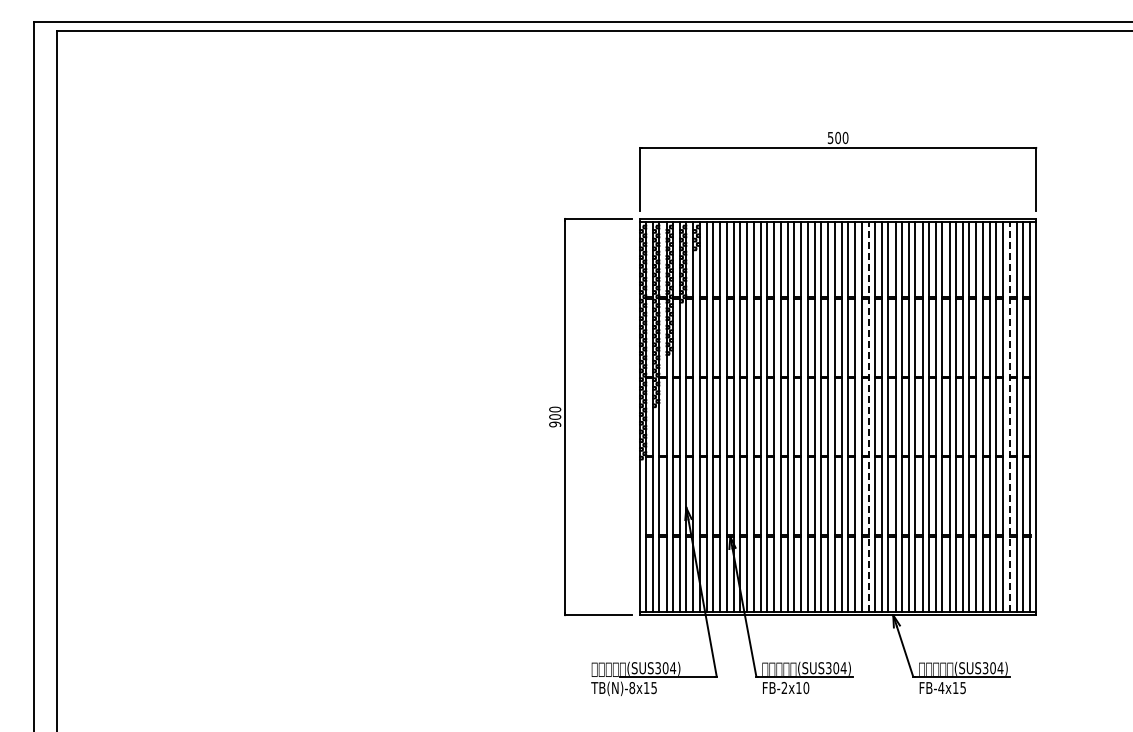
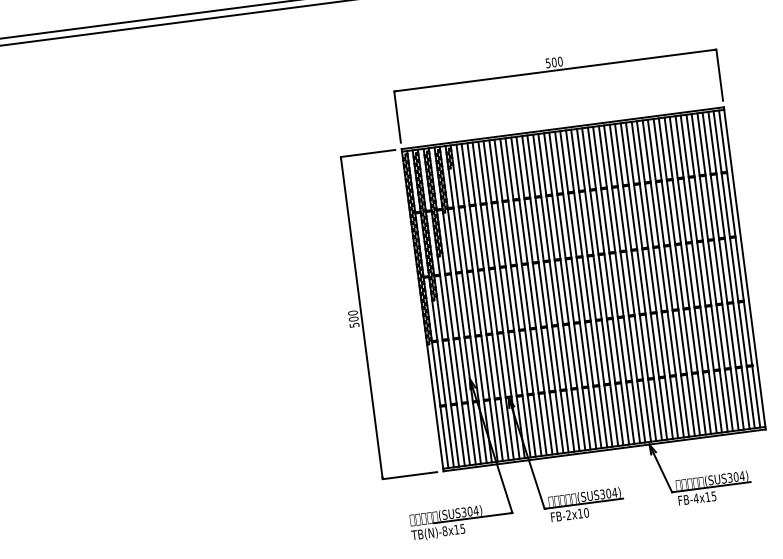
line: (868, 416) -> (608, 285), dashed -> solid
line: (1009, 416) -> (722, 270), dashed -> solid
text: (554, 424) -> (353, 325), 900 -> 500

